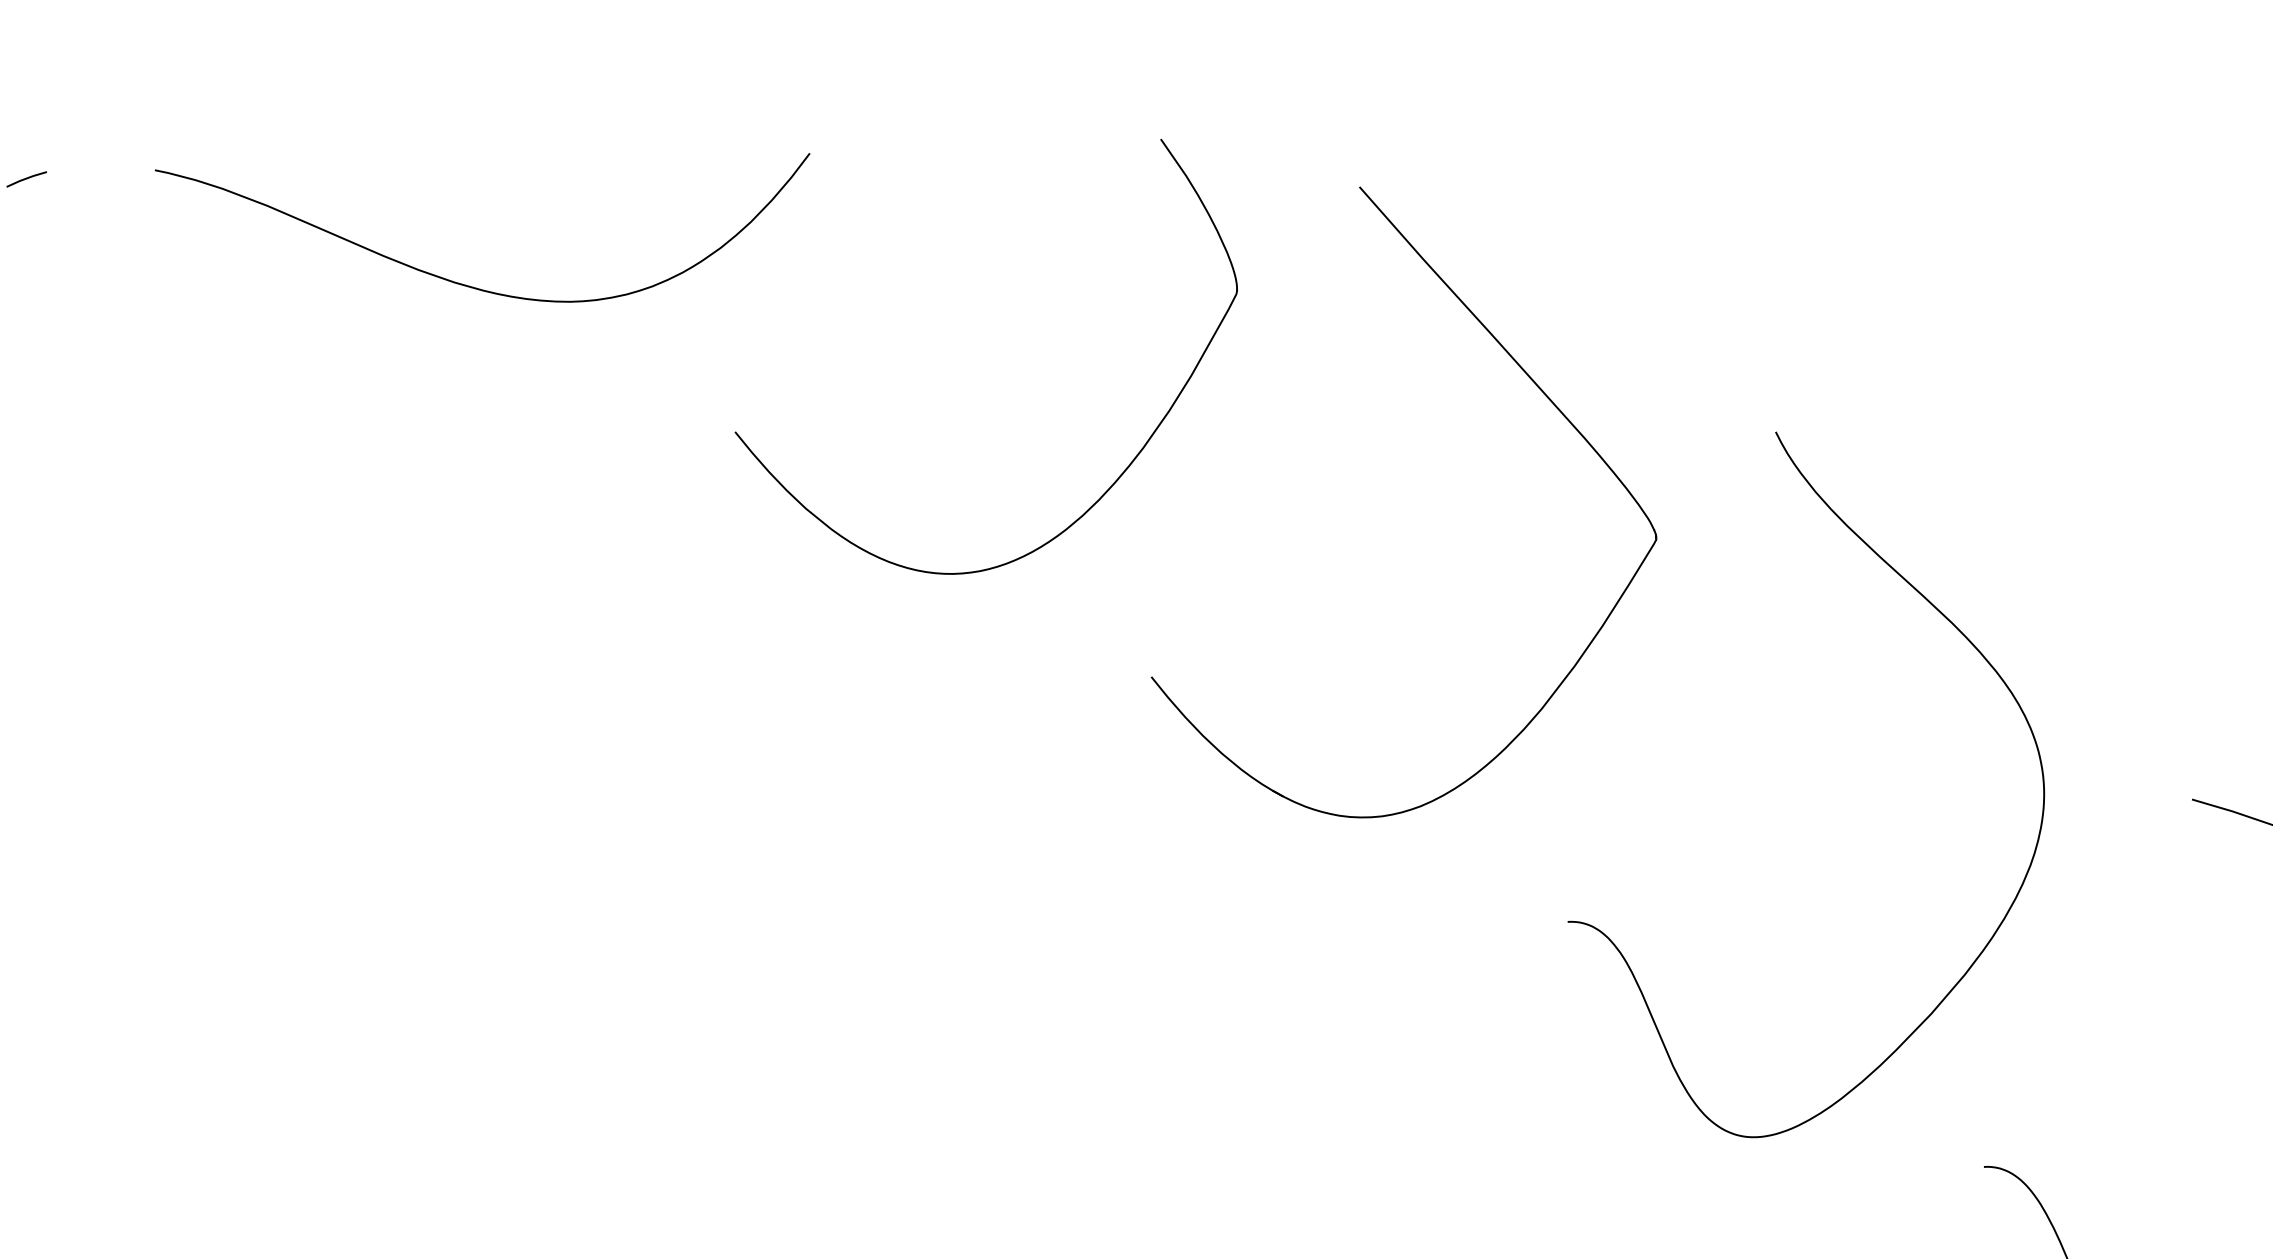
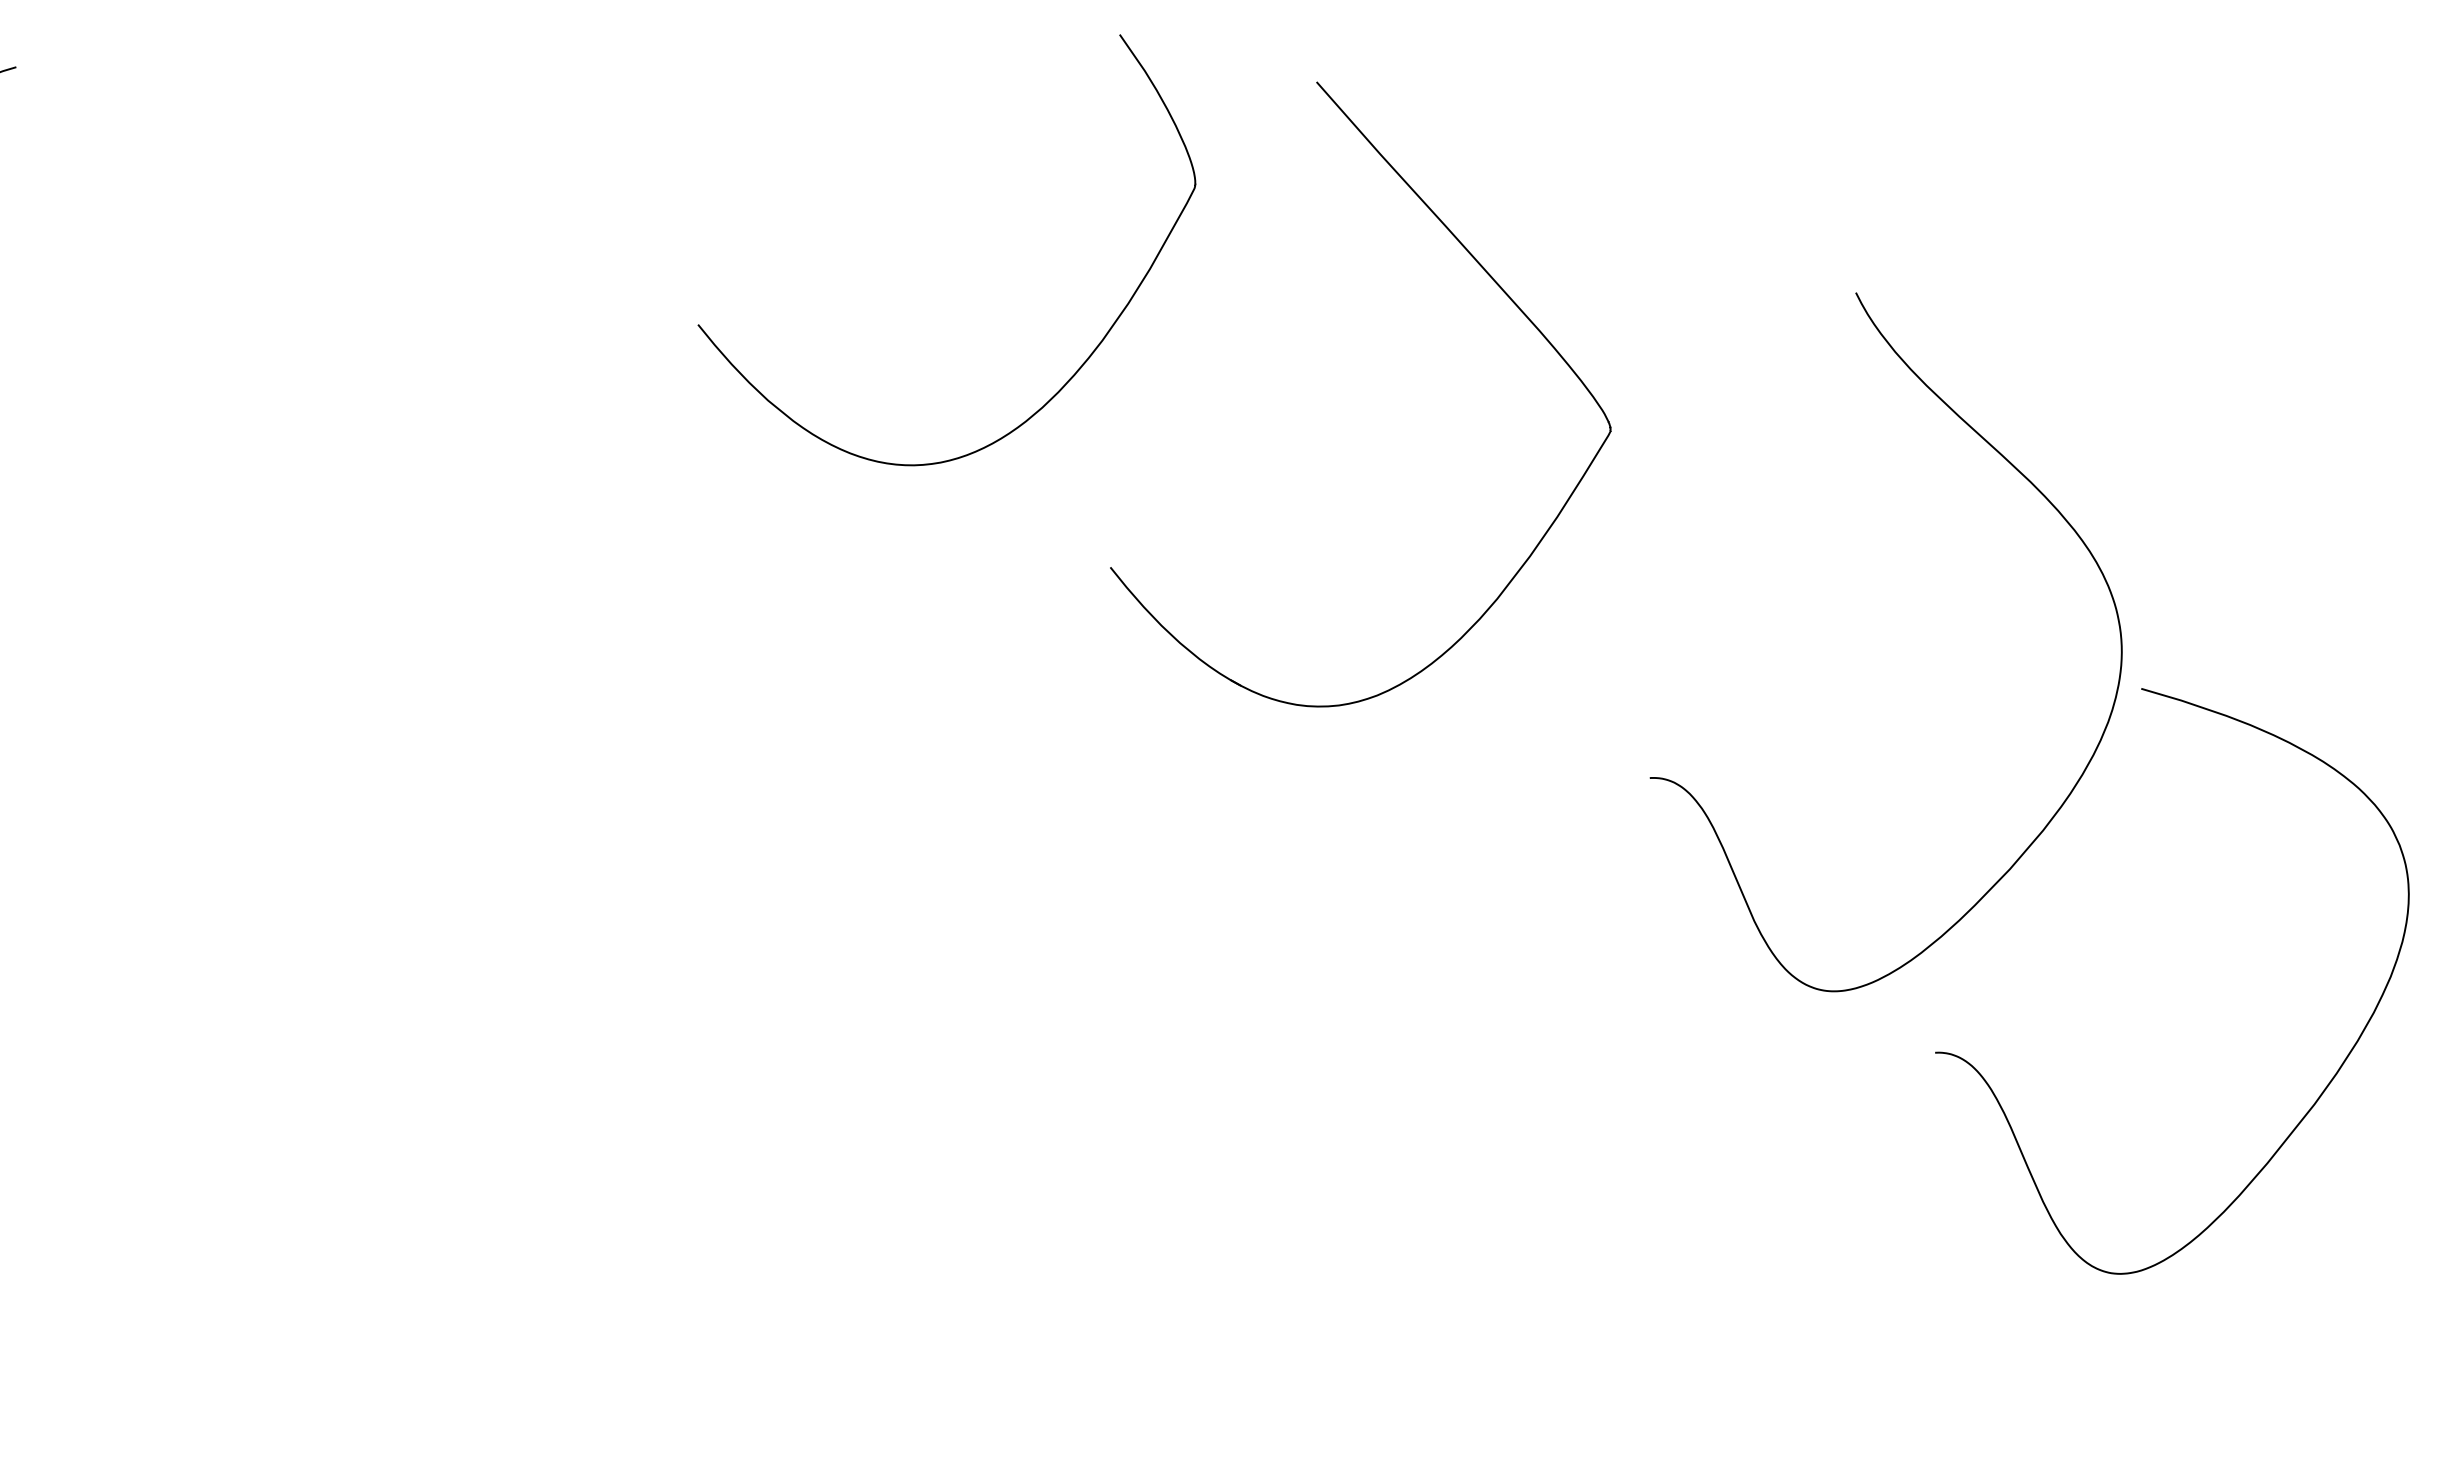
curve: (466, 284) -> (431, 178), removed
curve: (1959, 631) -> (2037, 490), moved

